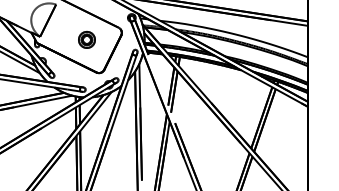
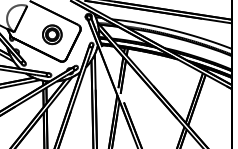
part: (86, 39) -> (51, 34), size x1.43

